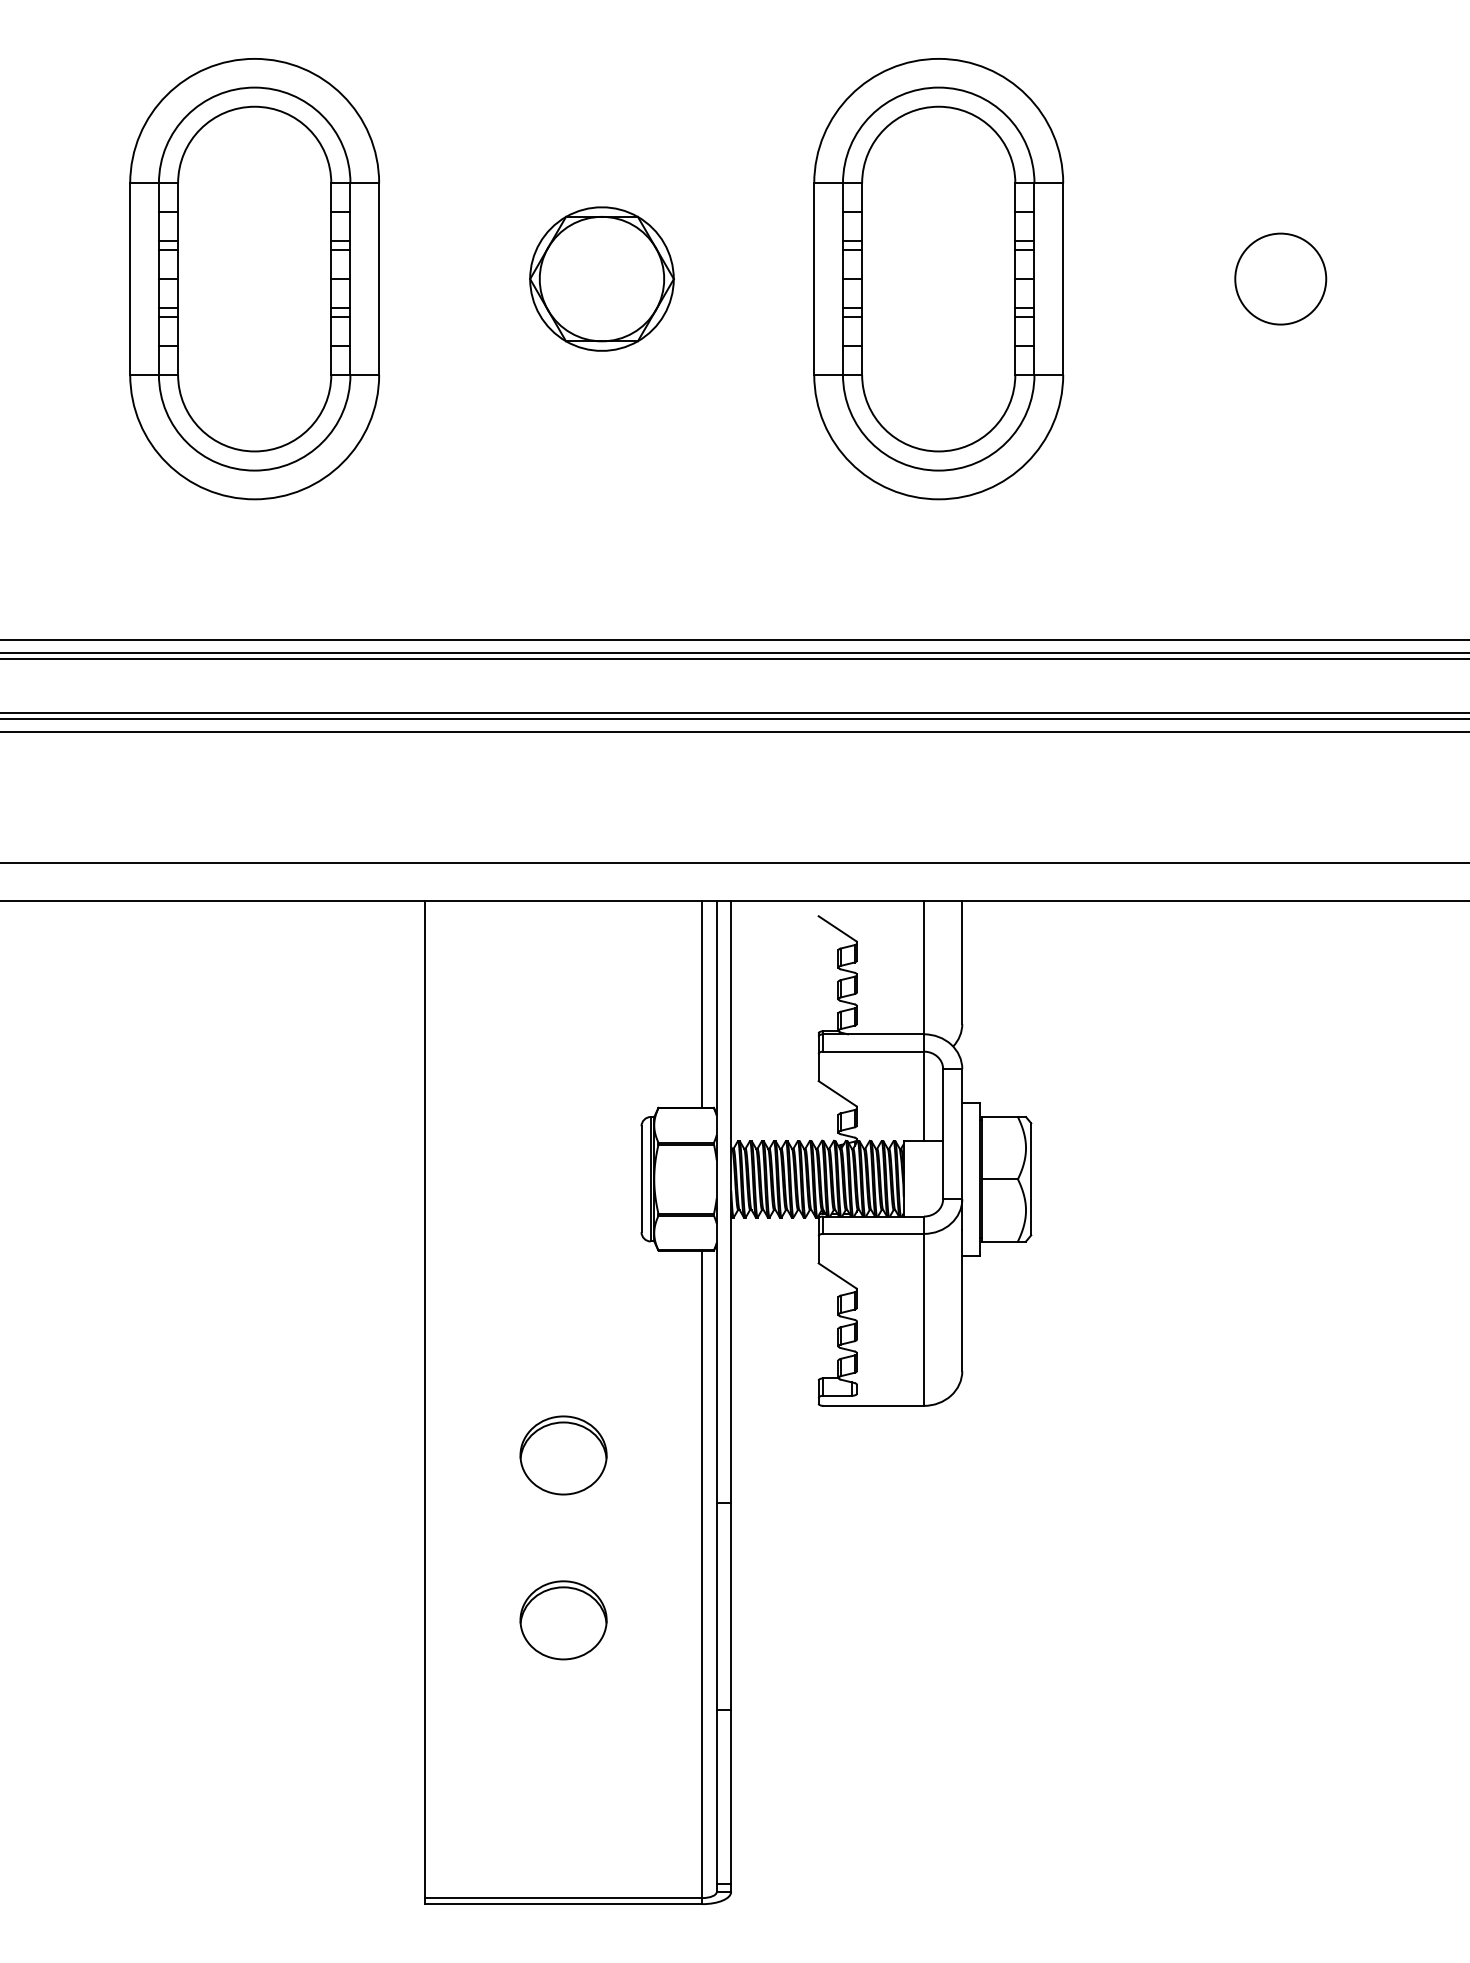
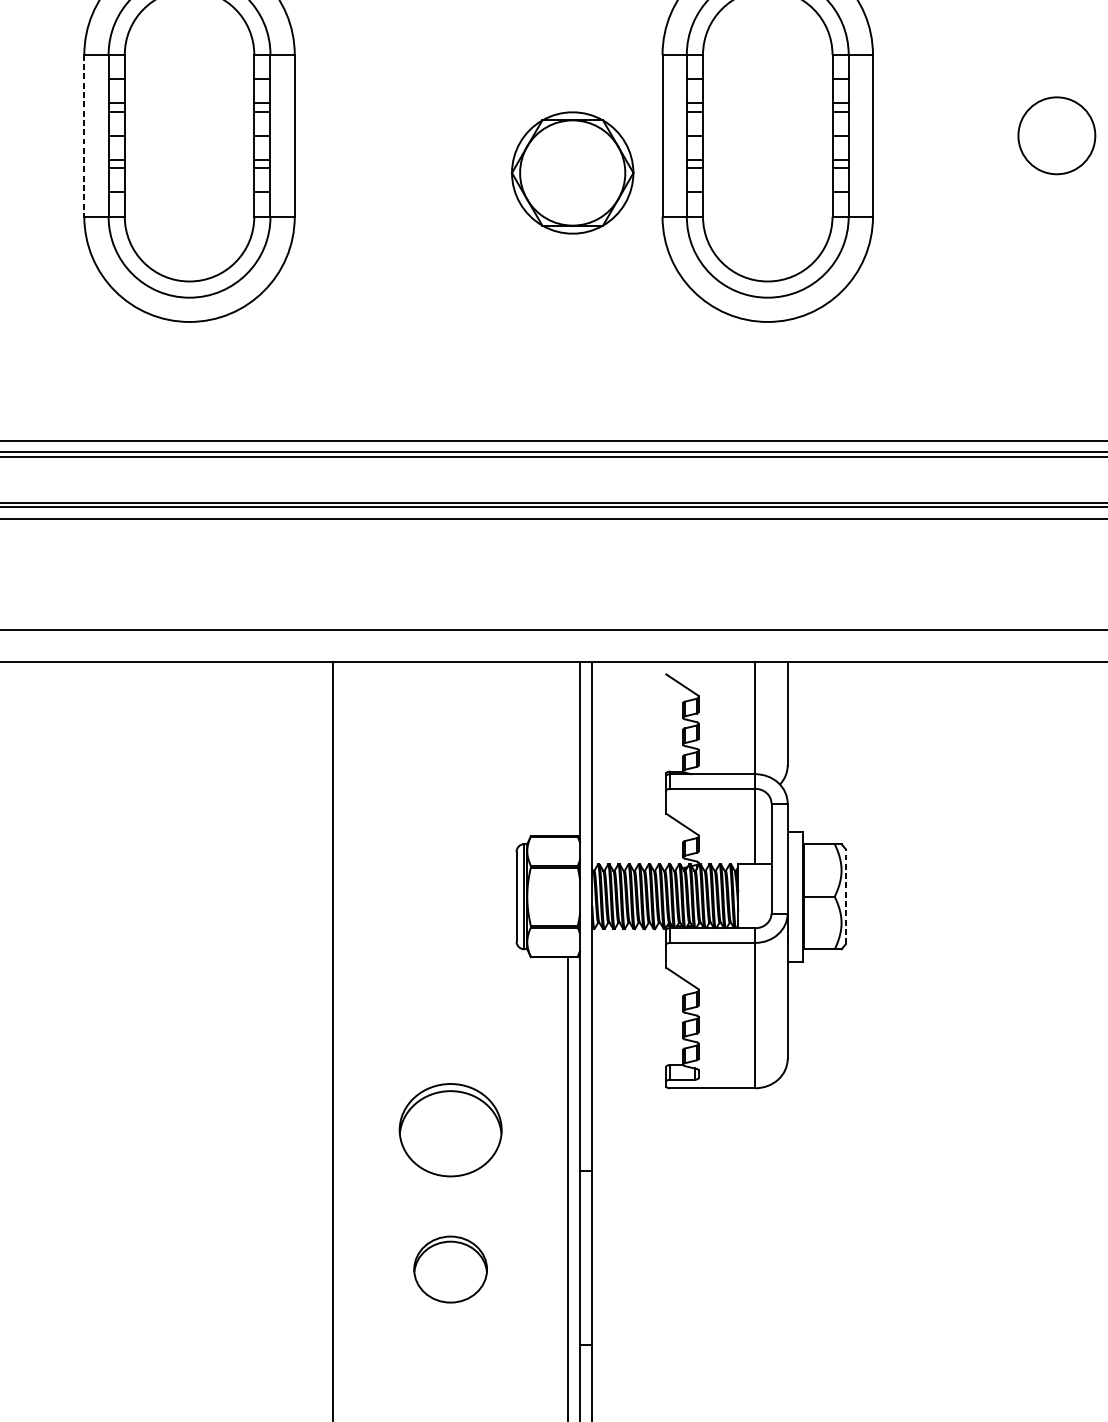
part: (601, 278) -> (572, 172), moved
line: (130, 279) -> (84, 136), solid -> dashed
line: (702, 1004) -> (568, 748), removed
line: (1031, 1178) -> (846, 896), solid -> dashed
part: (563, 1455) -> (450, 1130), size x1.4

